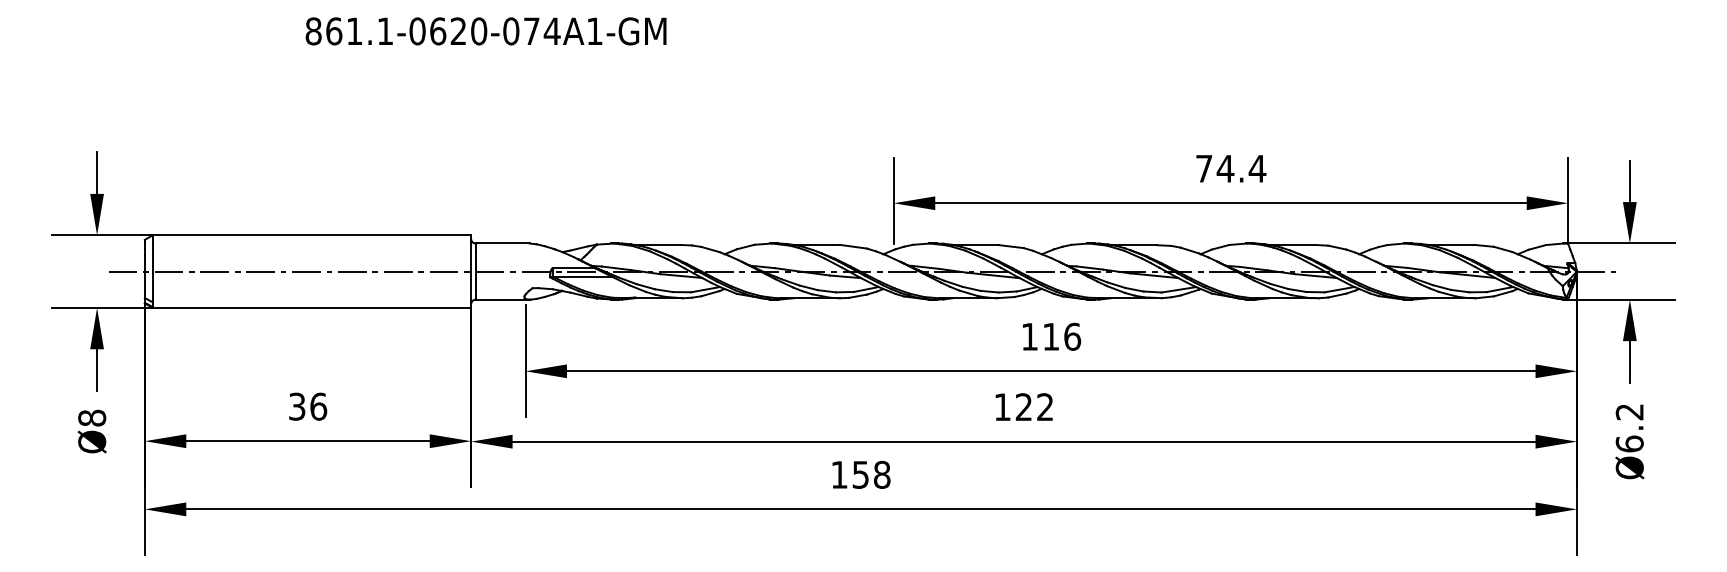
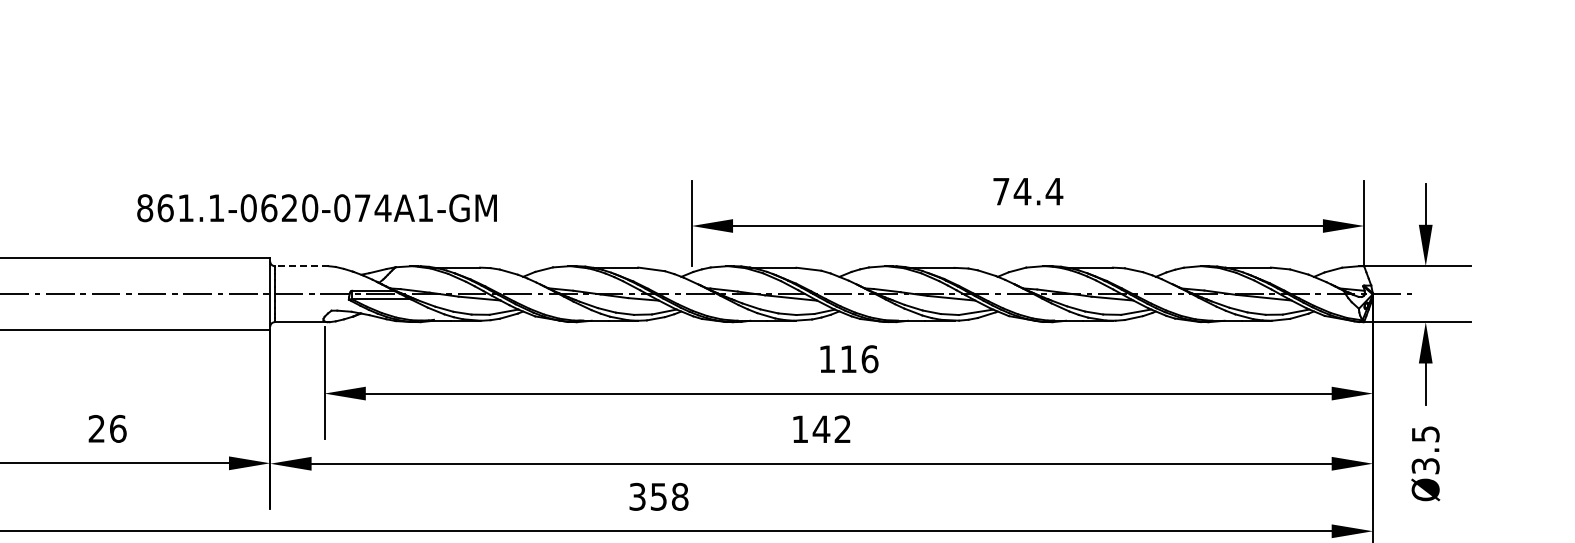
text: (485, 31) -> (316, 208), moved
line: (502, 243) -> (301, 266), solid -> dashed
text: (297, 406) -> (97, 428), 36 -> 26
text: (1023, 406) -> (821, 428), 122 -> 142
text: (1629, 428) -> (1425, 450), Ø6.2 -> Ø3.5
text: (839, 474) -> (637, 496), 158 -> 358

